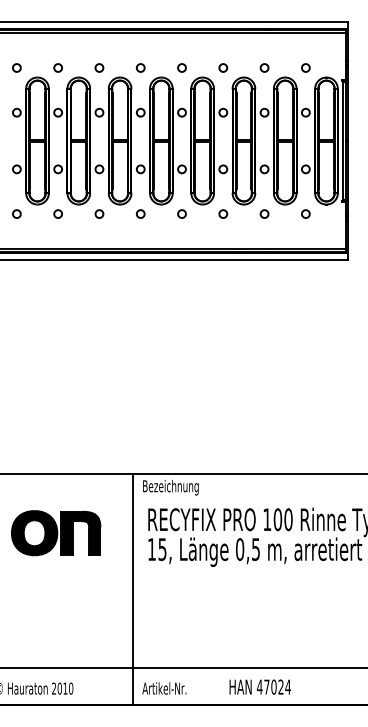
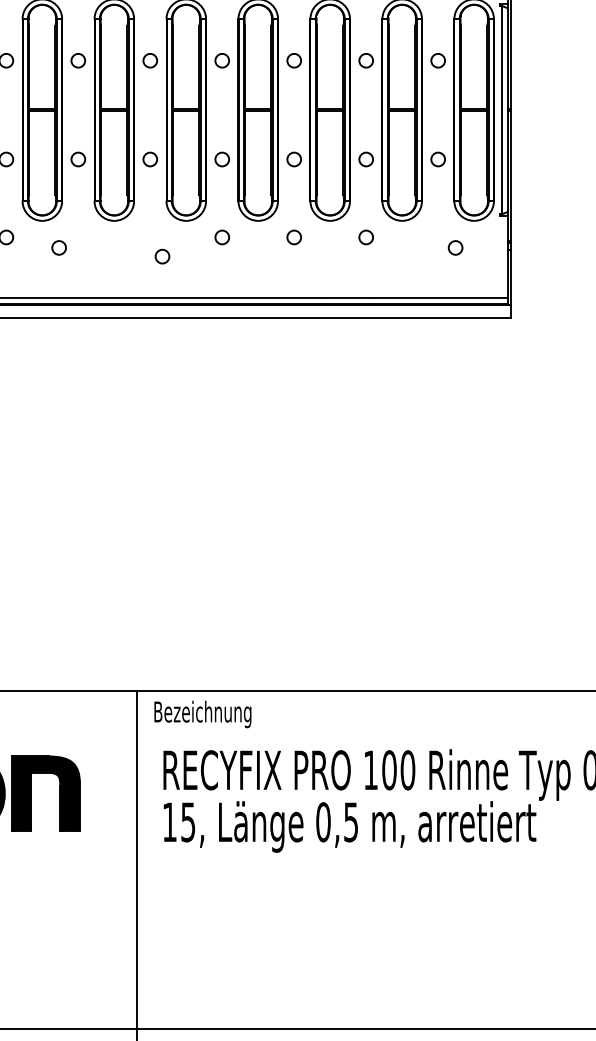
circle: (99, 213) -> (59, 246), moved
circle: (140, 213) -> (162, 255), moved
circle: (305, 213) -> (454, 246), moved

